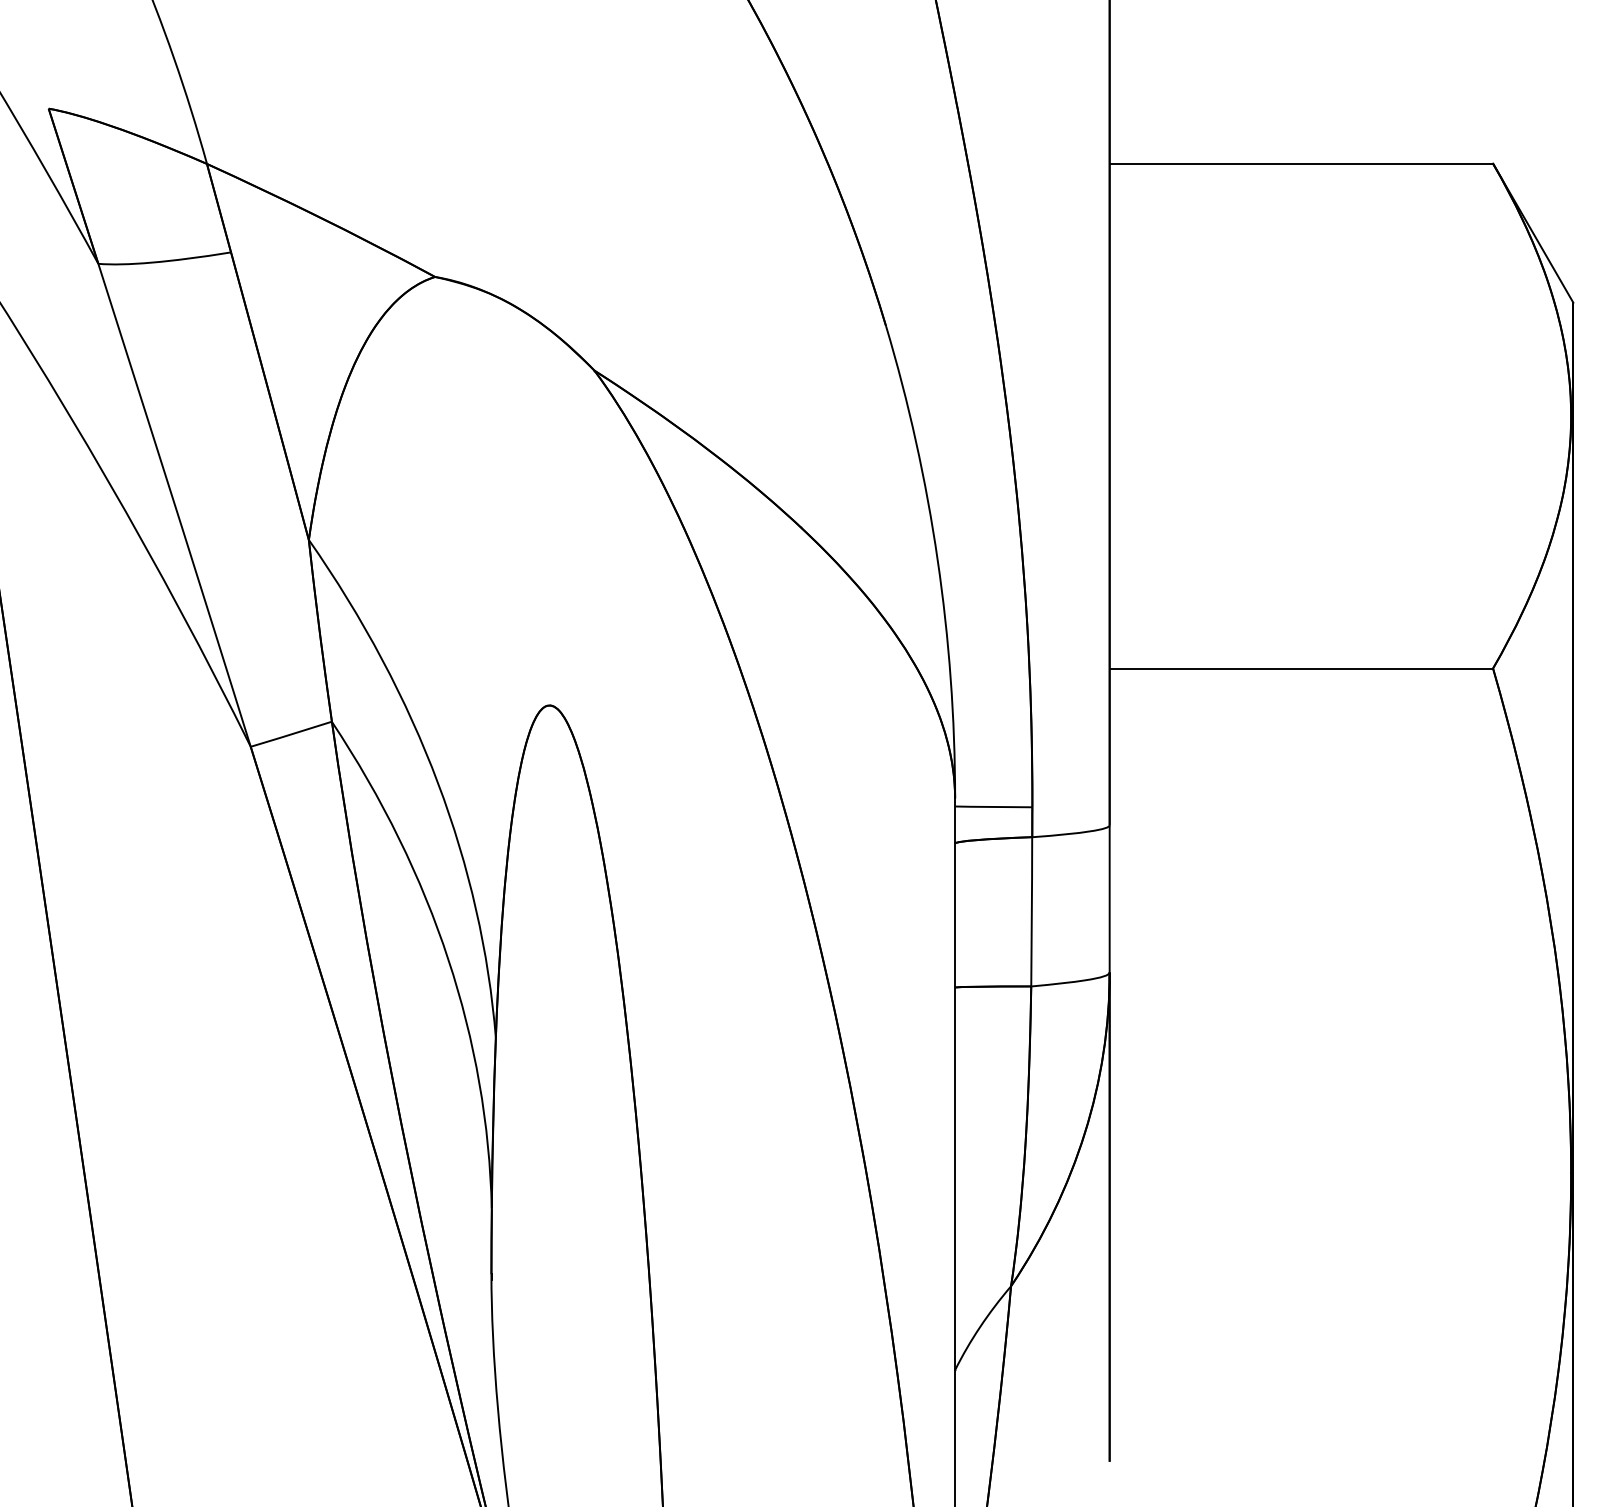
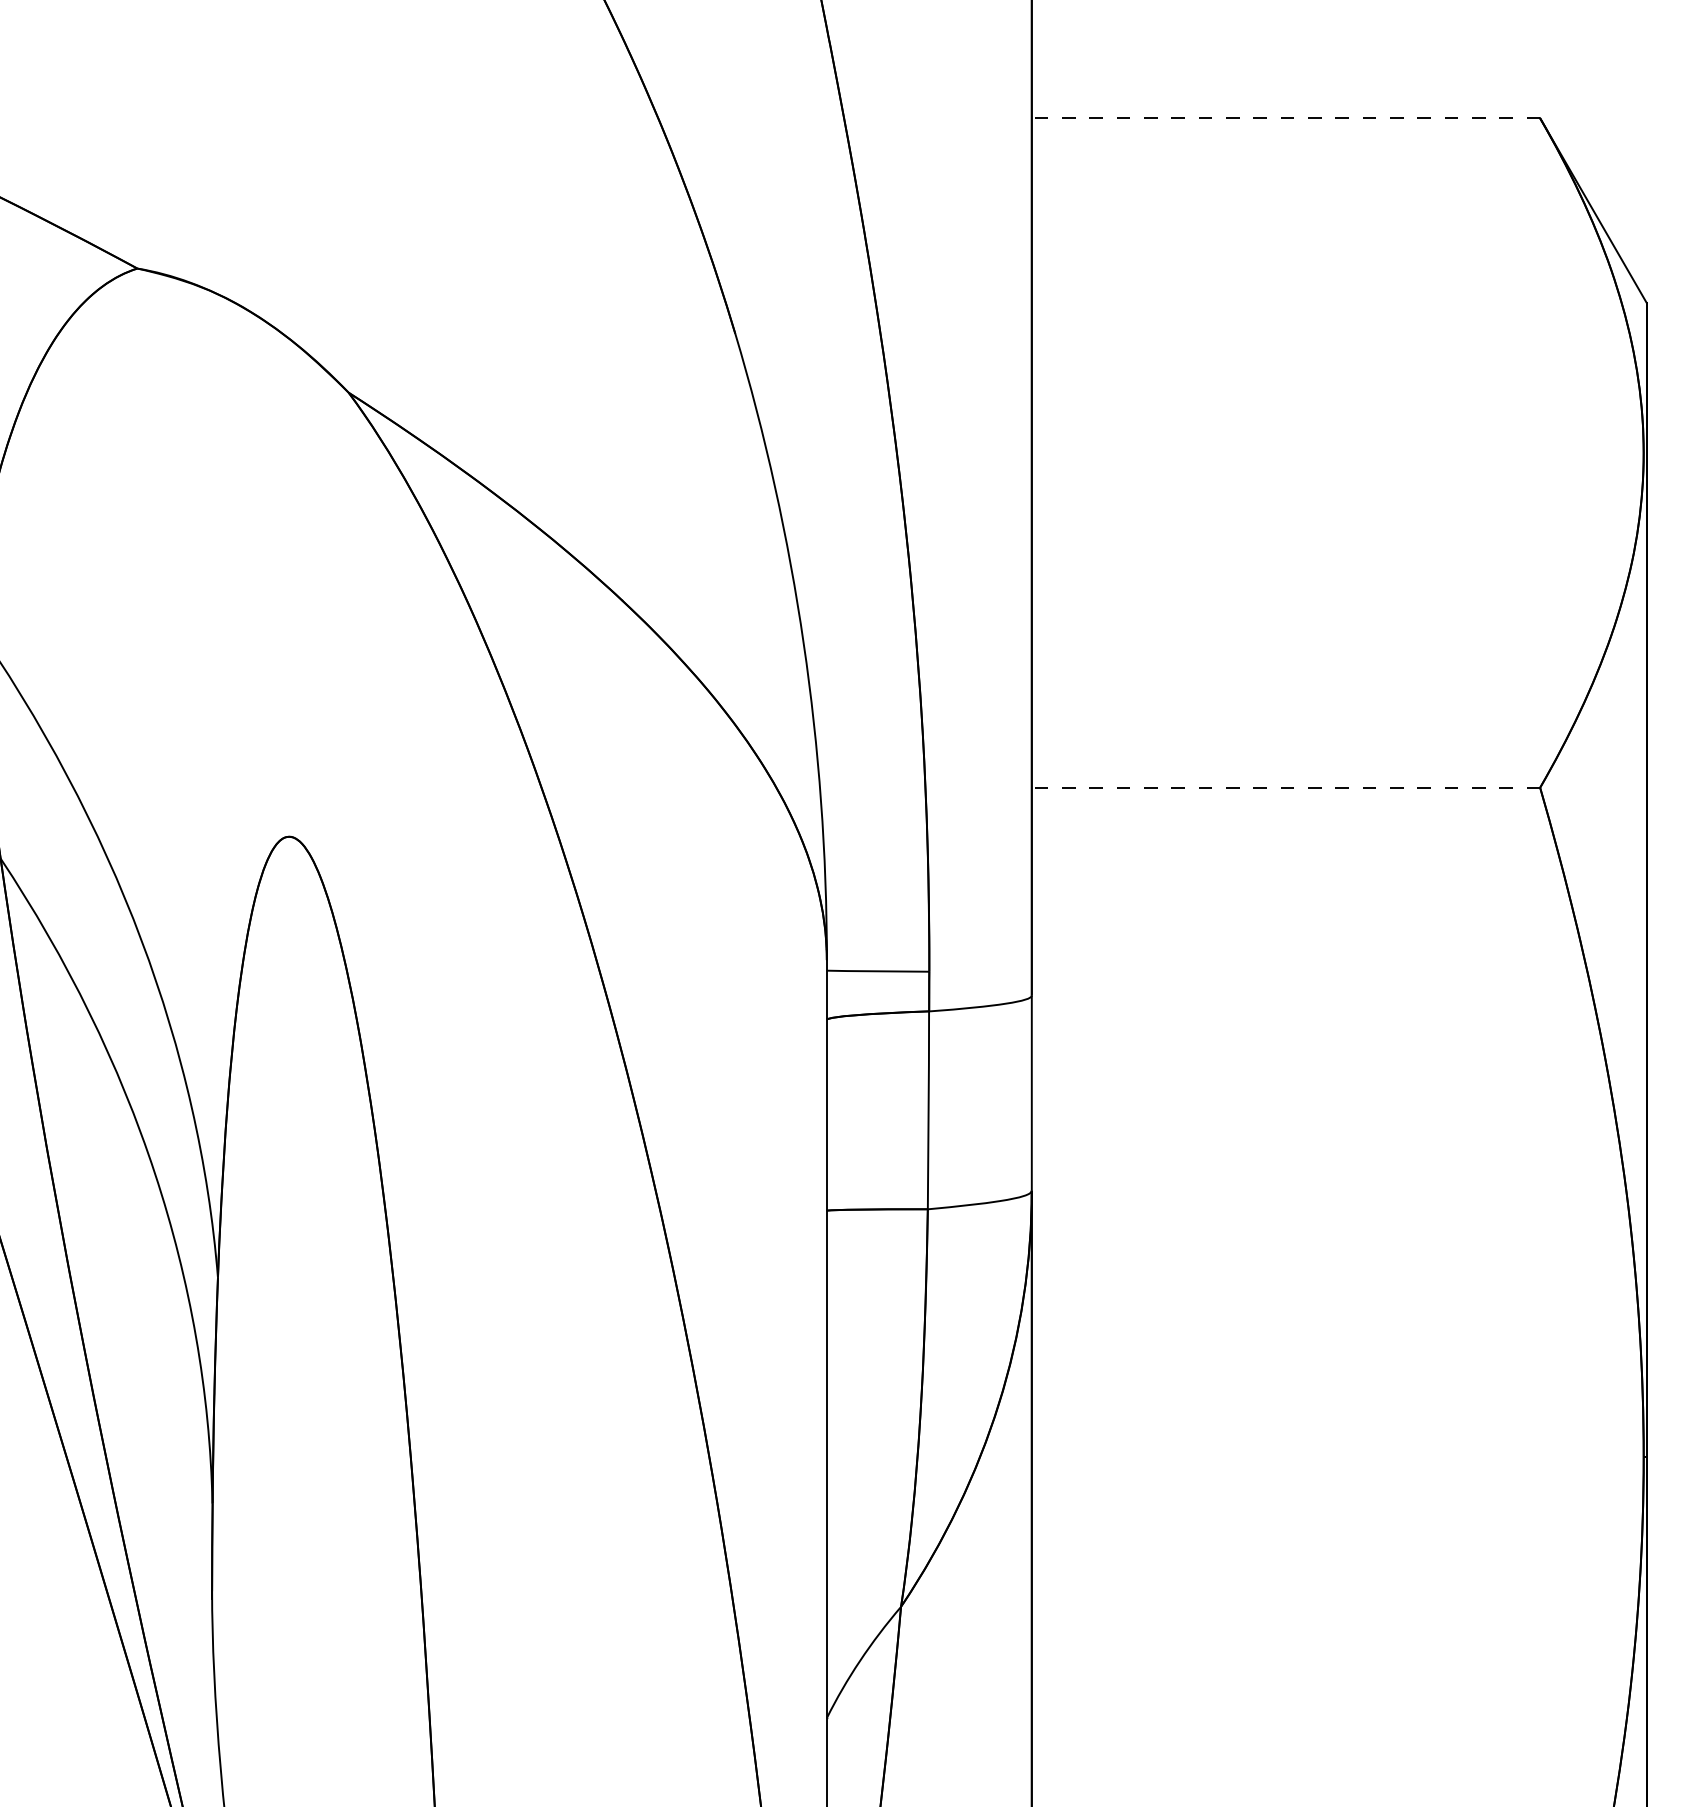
line: (1301, 163) -> (1286, 118), solid -> dashed
line: (1301, 668) -> (1286, 787), solid -> dashed

